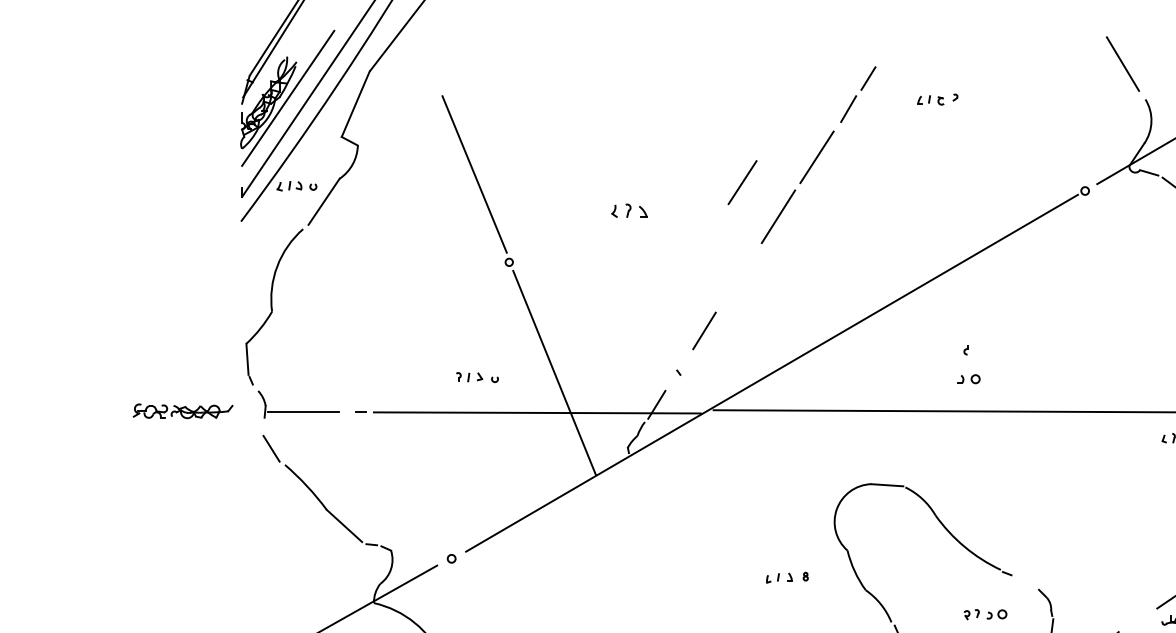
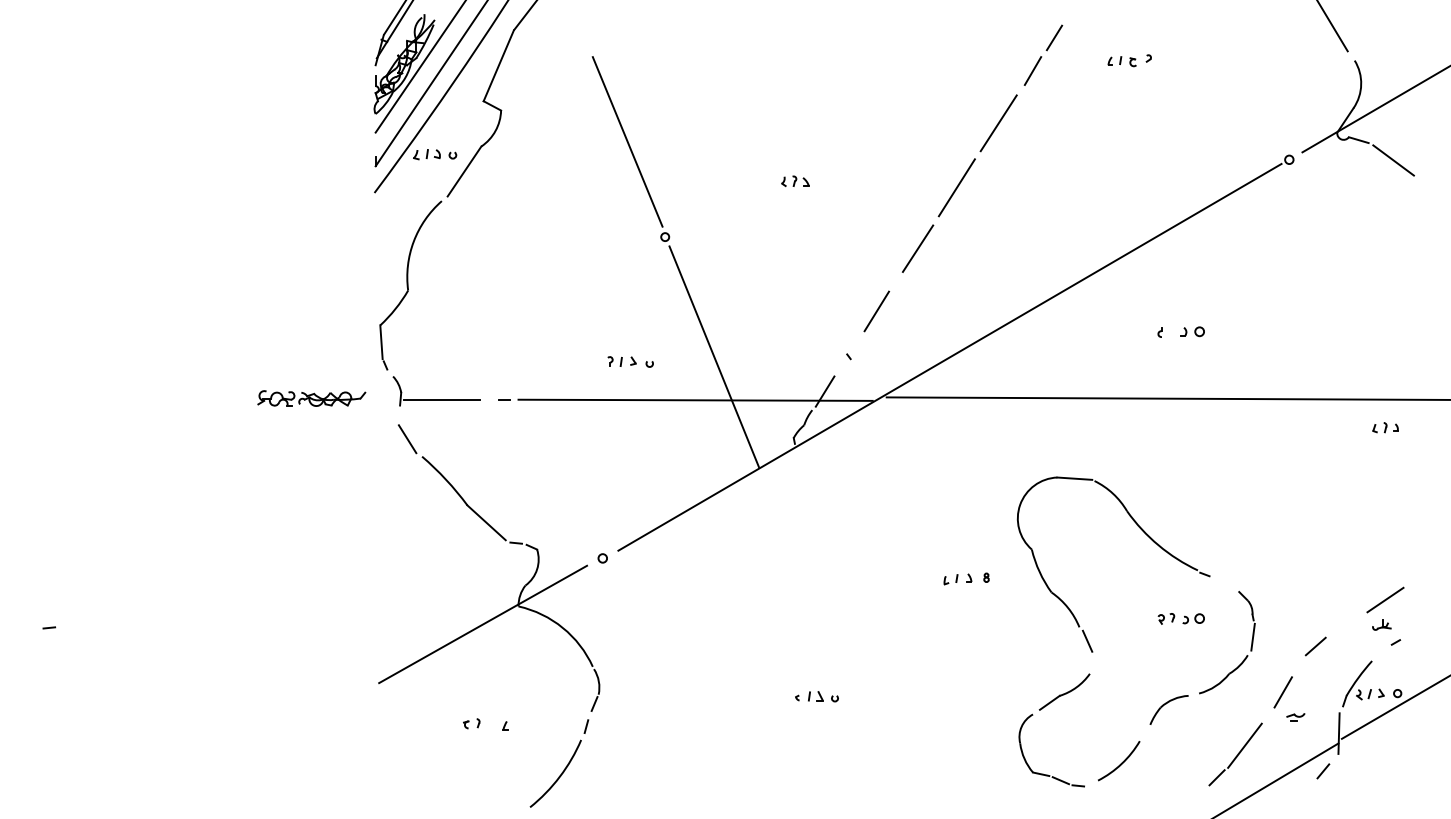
line: (742, 182) -> (917, 248), moved
part: (629, 211) -> (795, 181), size x0.71
part: (969, 378) -> (1192, 331), moved

